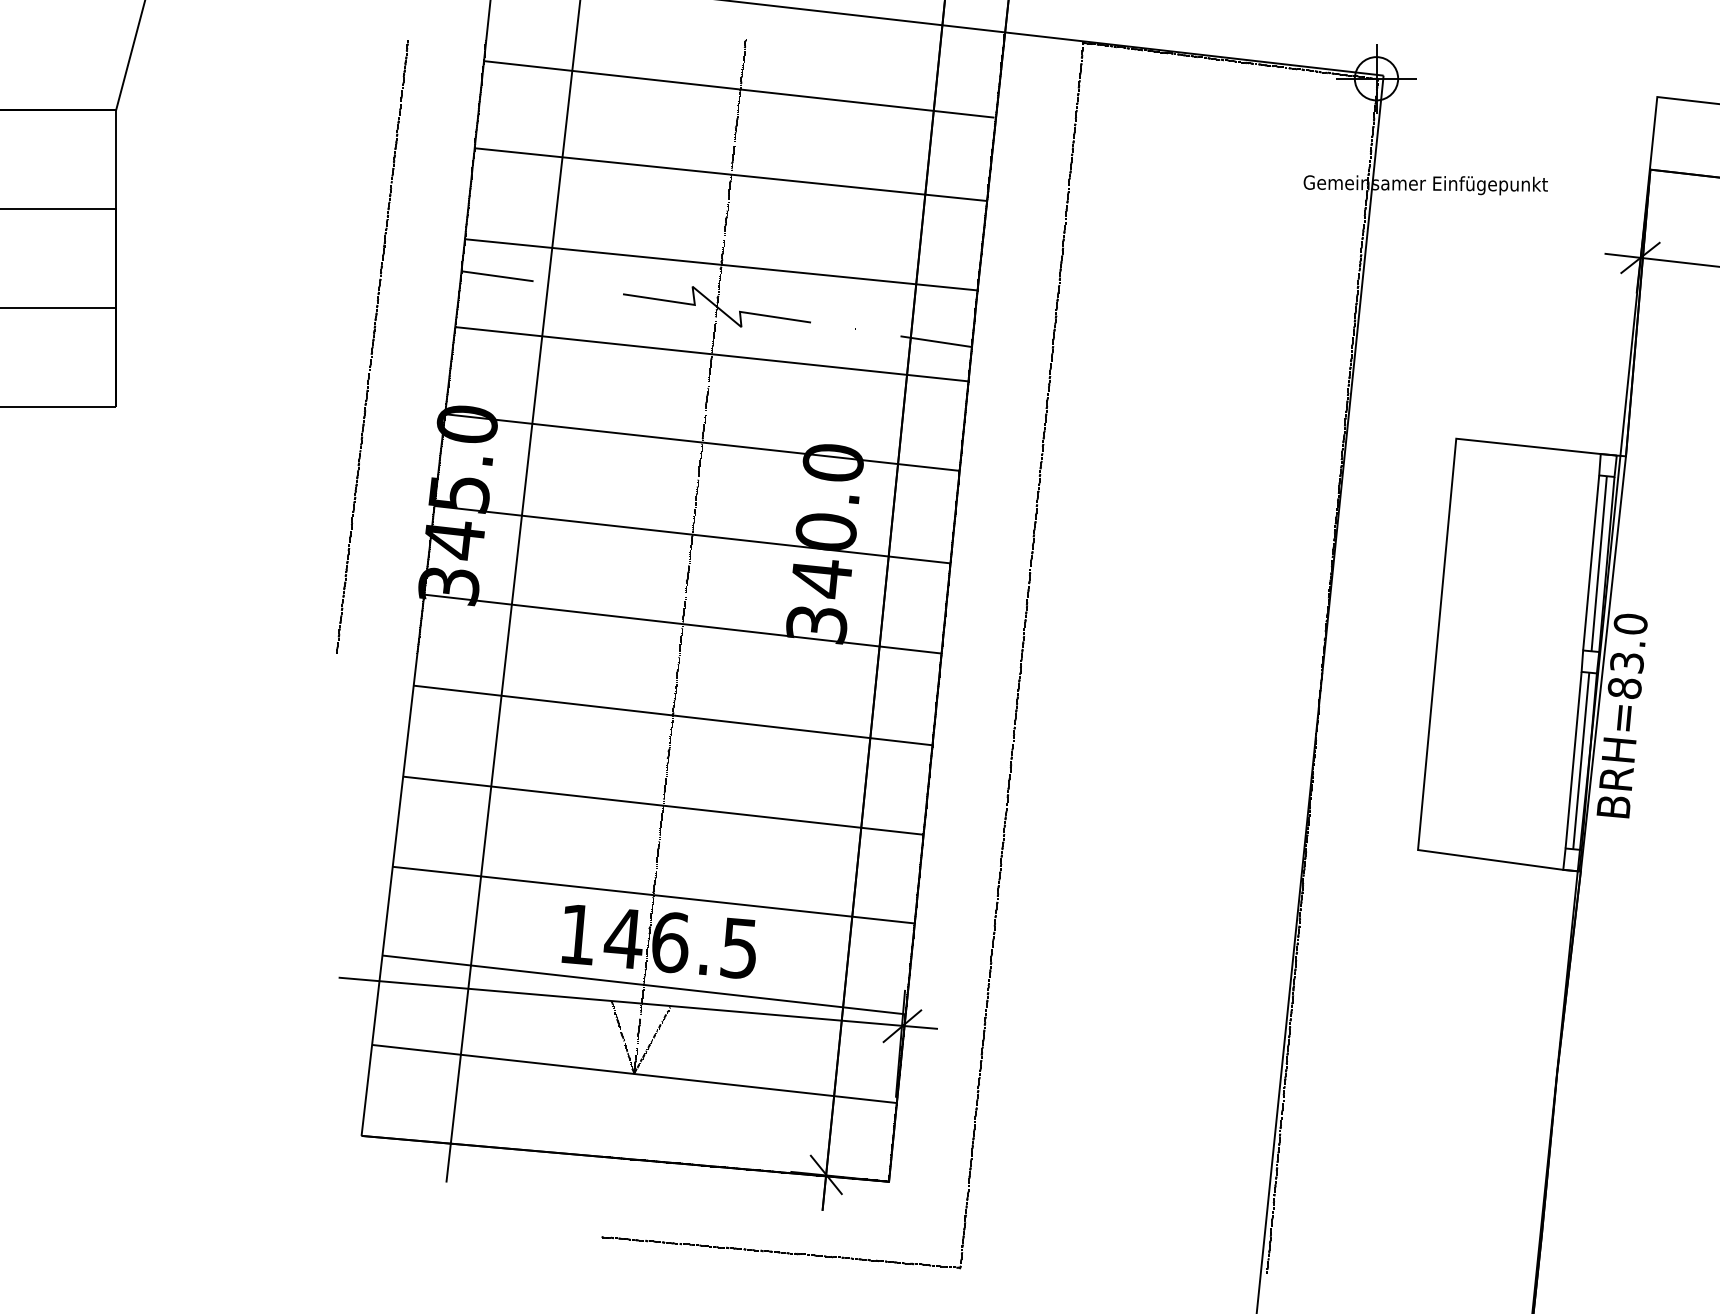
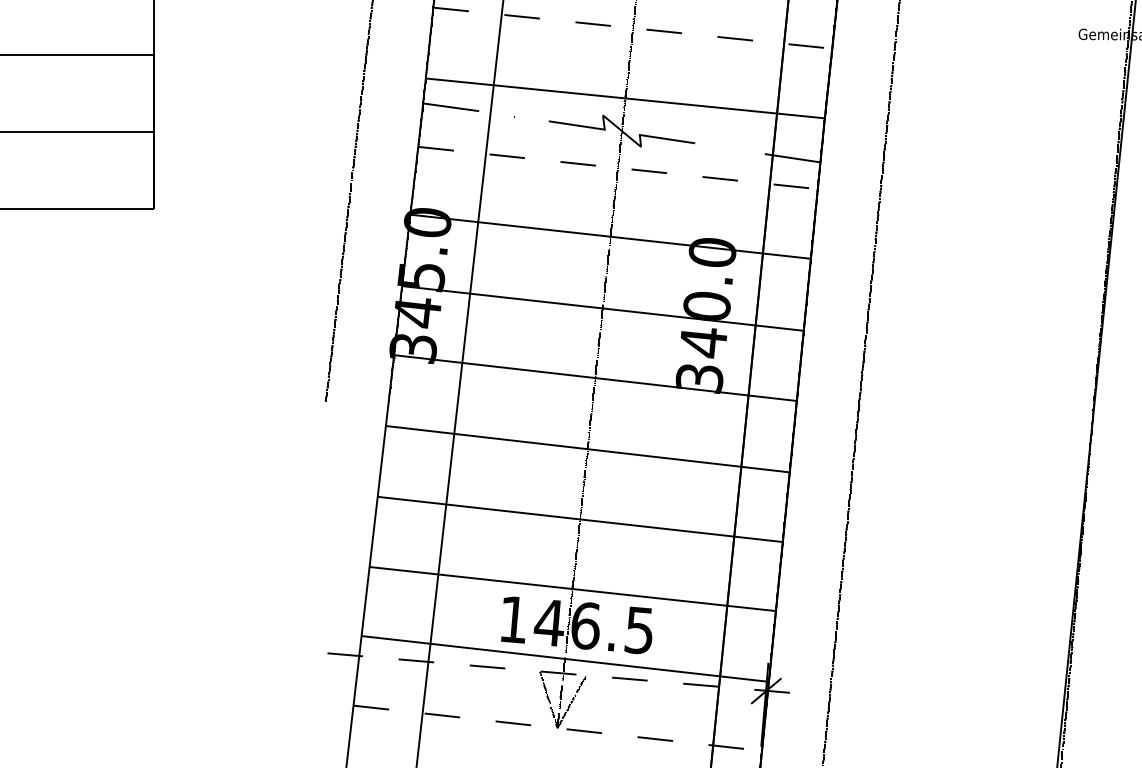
line: (731, 174) -> (633, 28), solid -> dashed
line: (712, 354) -> (618, 168), solid -> dashed
line: (638, 1003) -> (560, 673), solid -> dashed
line: (634, 1074) -> (557, 728), solid -> dashed

